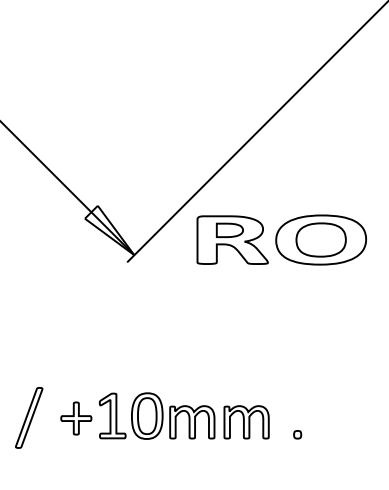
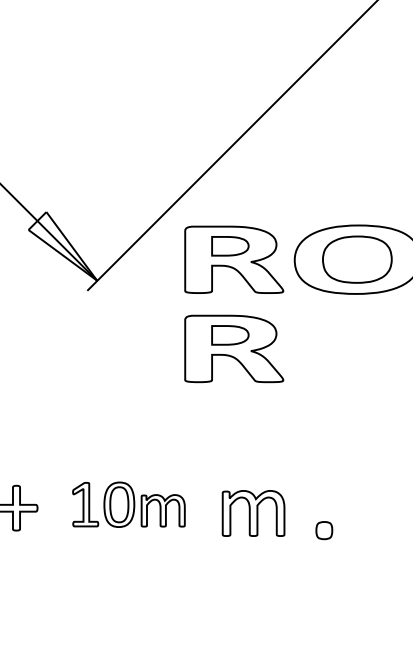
part: (232, 303) -> (233, 348), added
part: (156, 415) -> (128, 503), size x0.7
part: (297, 434) -> (324, 530), size x1.6

